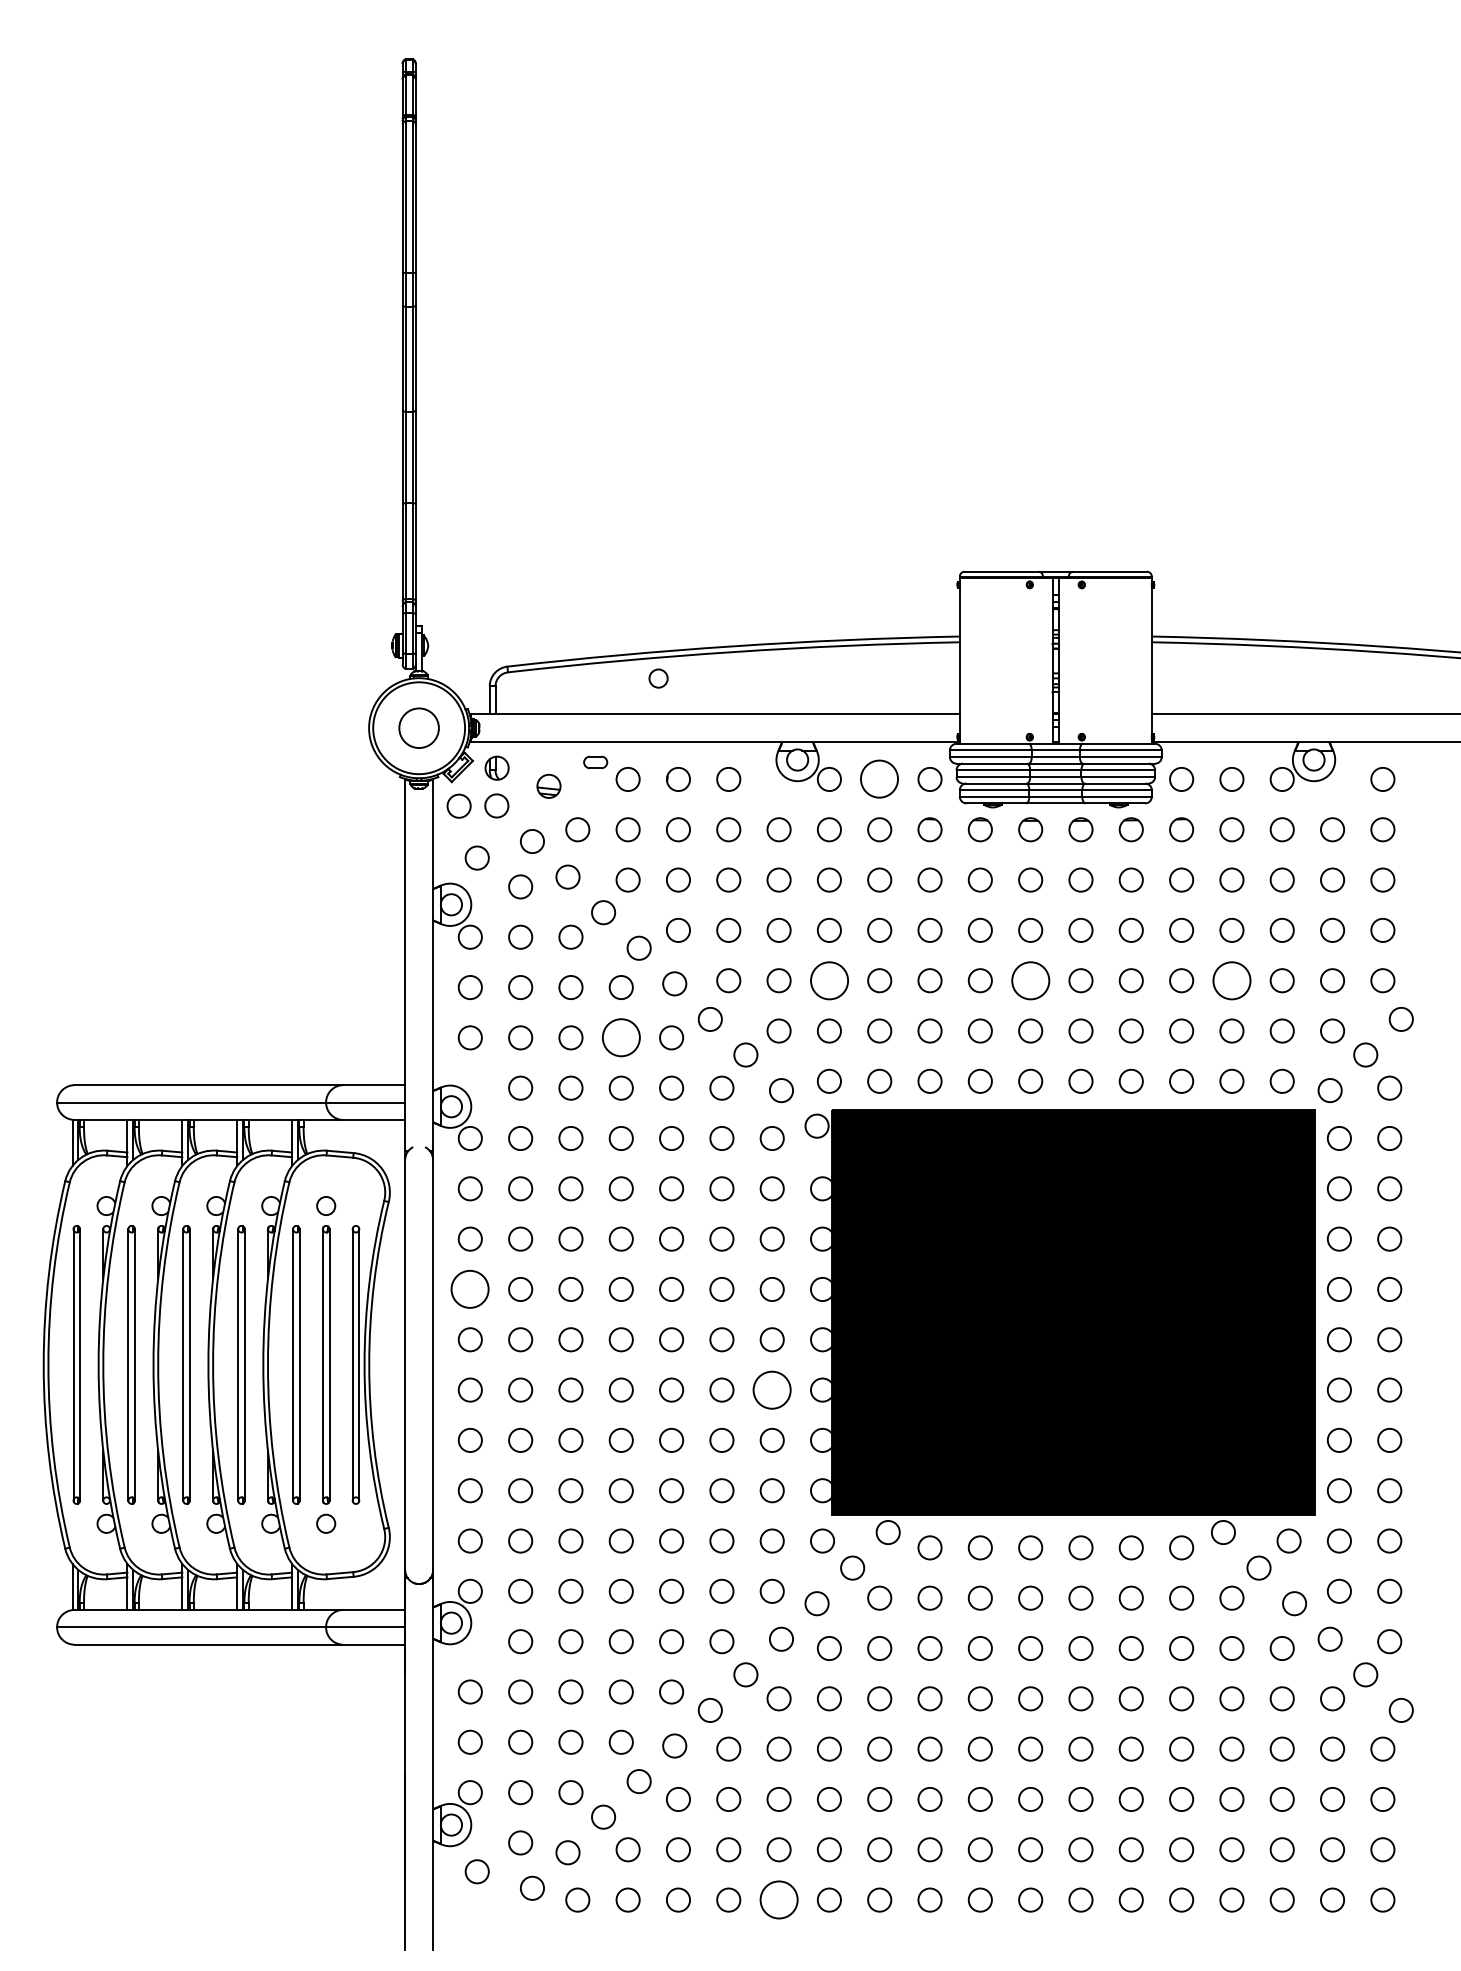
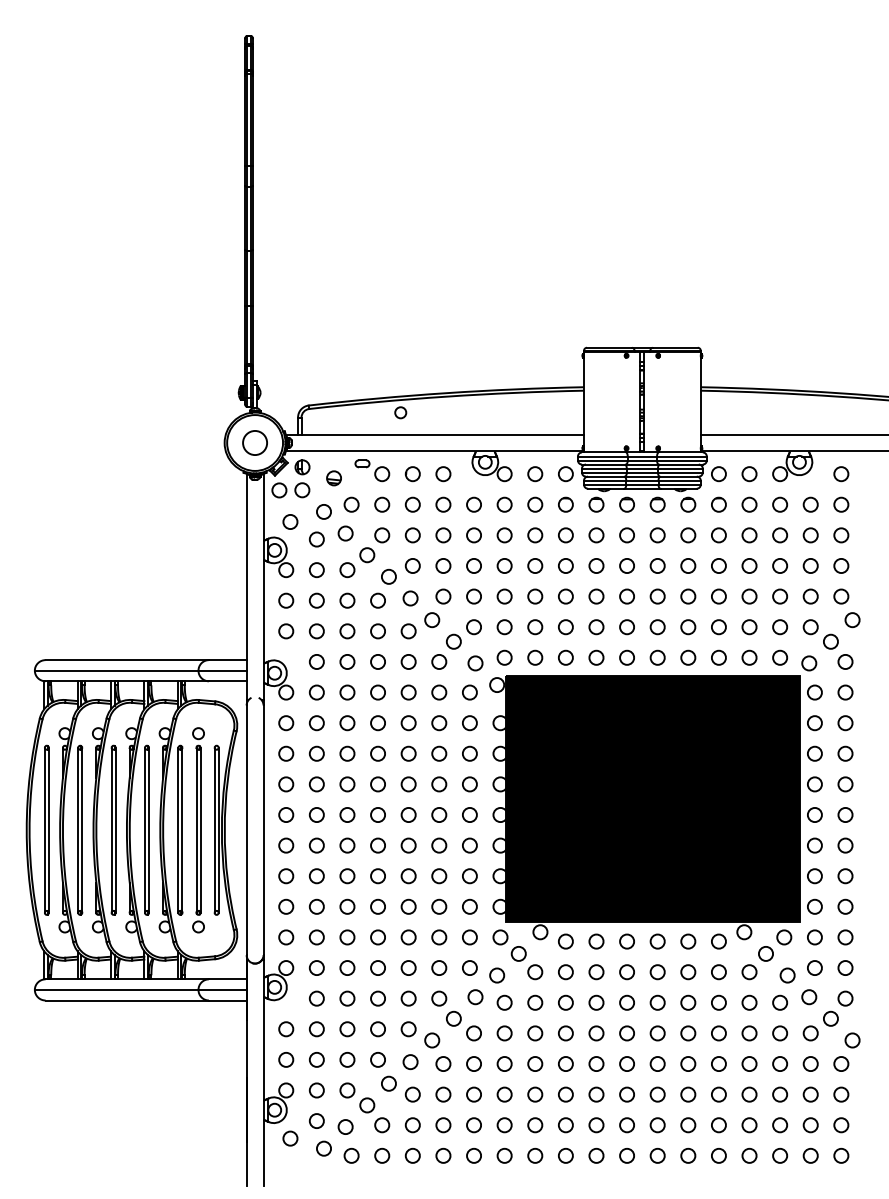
circle: (880, 780) -> (535, 474), size x0.62
circle: (829, 980) -> (504, 596), size x0.62
circle: (1029, 980) -> (626, 596), size x0.62
circle: (1231, 980) -> (749, 596), size x0.62
circle: (620, 1038) -> (377, 631), size x0.62
circle: (470, 1289) -> (286, 784), size x0.62
circle: (771, 1389) -> (469, 845), size x0.62
circle: (778, 1899) -> (473, 1155), size x0.62

